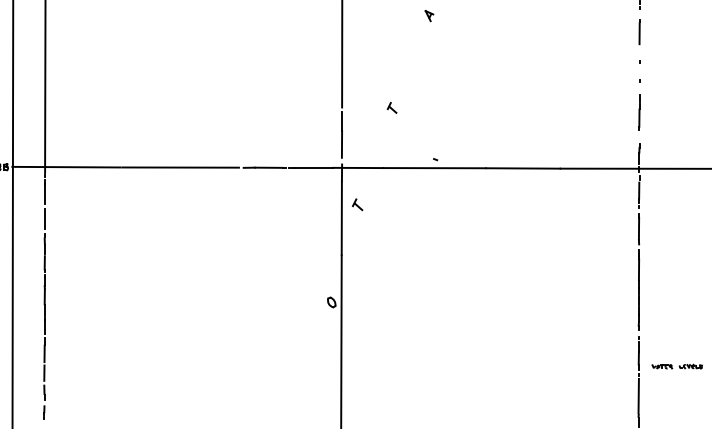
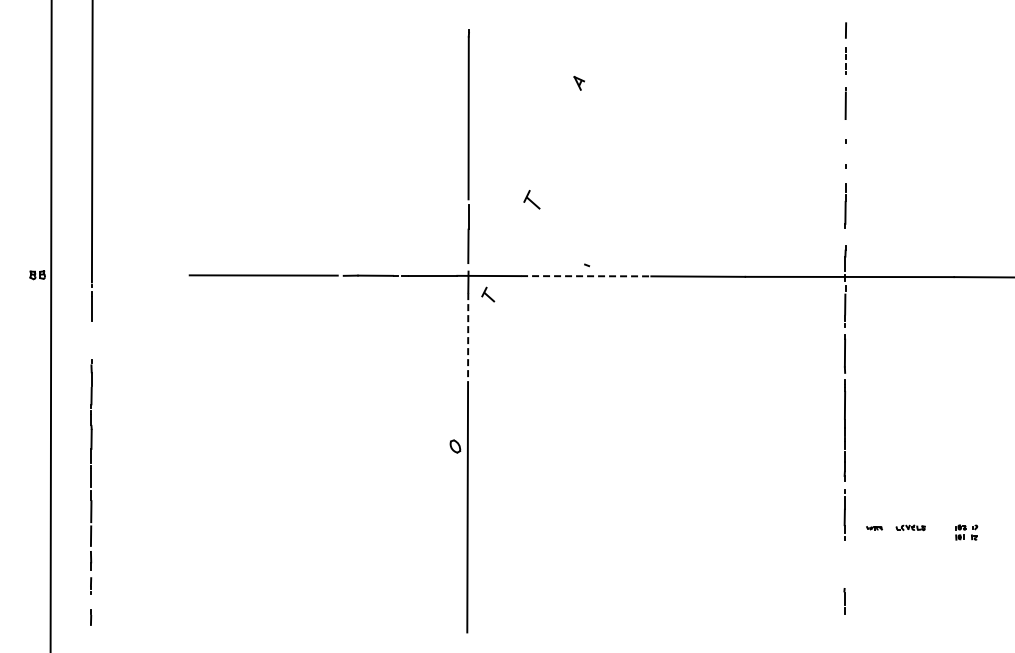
part: (391, 107) -> (531, 199), size x1.4
line: (66, 166) -> (118, 274), removed
line: (434, 168) -> (585, 276), solid -> dashed
part: (357, 204) -> (488, 294), moved
line: (44, 218) -> (91, 340), removed
line: (342, 218) -> (468, 339), solid -> dashed
part: (662, 367) -> (874, 528), size x0.6
line: (638, 395) -> (844, 564), removed

